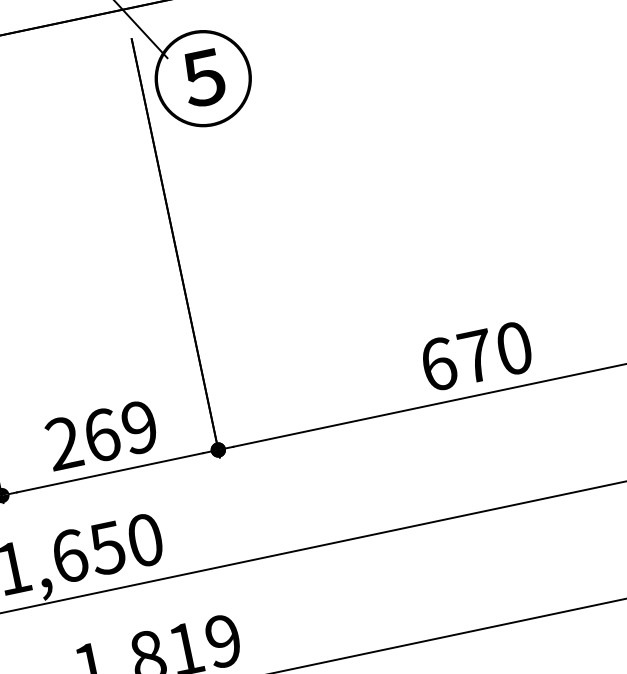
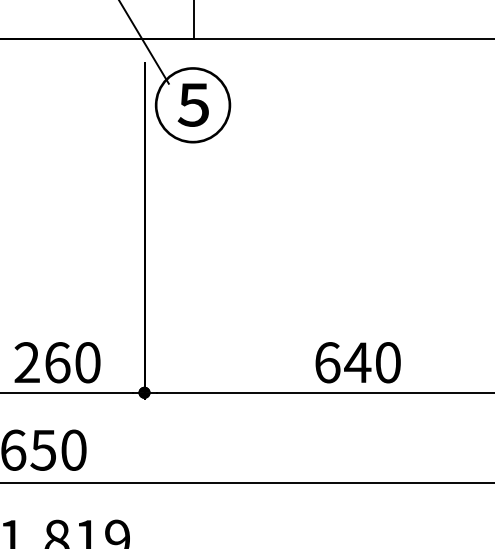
text: (476, 356) -> (357, 362), 670 -> 640
text: (139, 427) -> (87, 362), 269 -> 260

